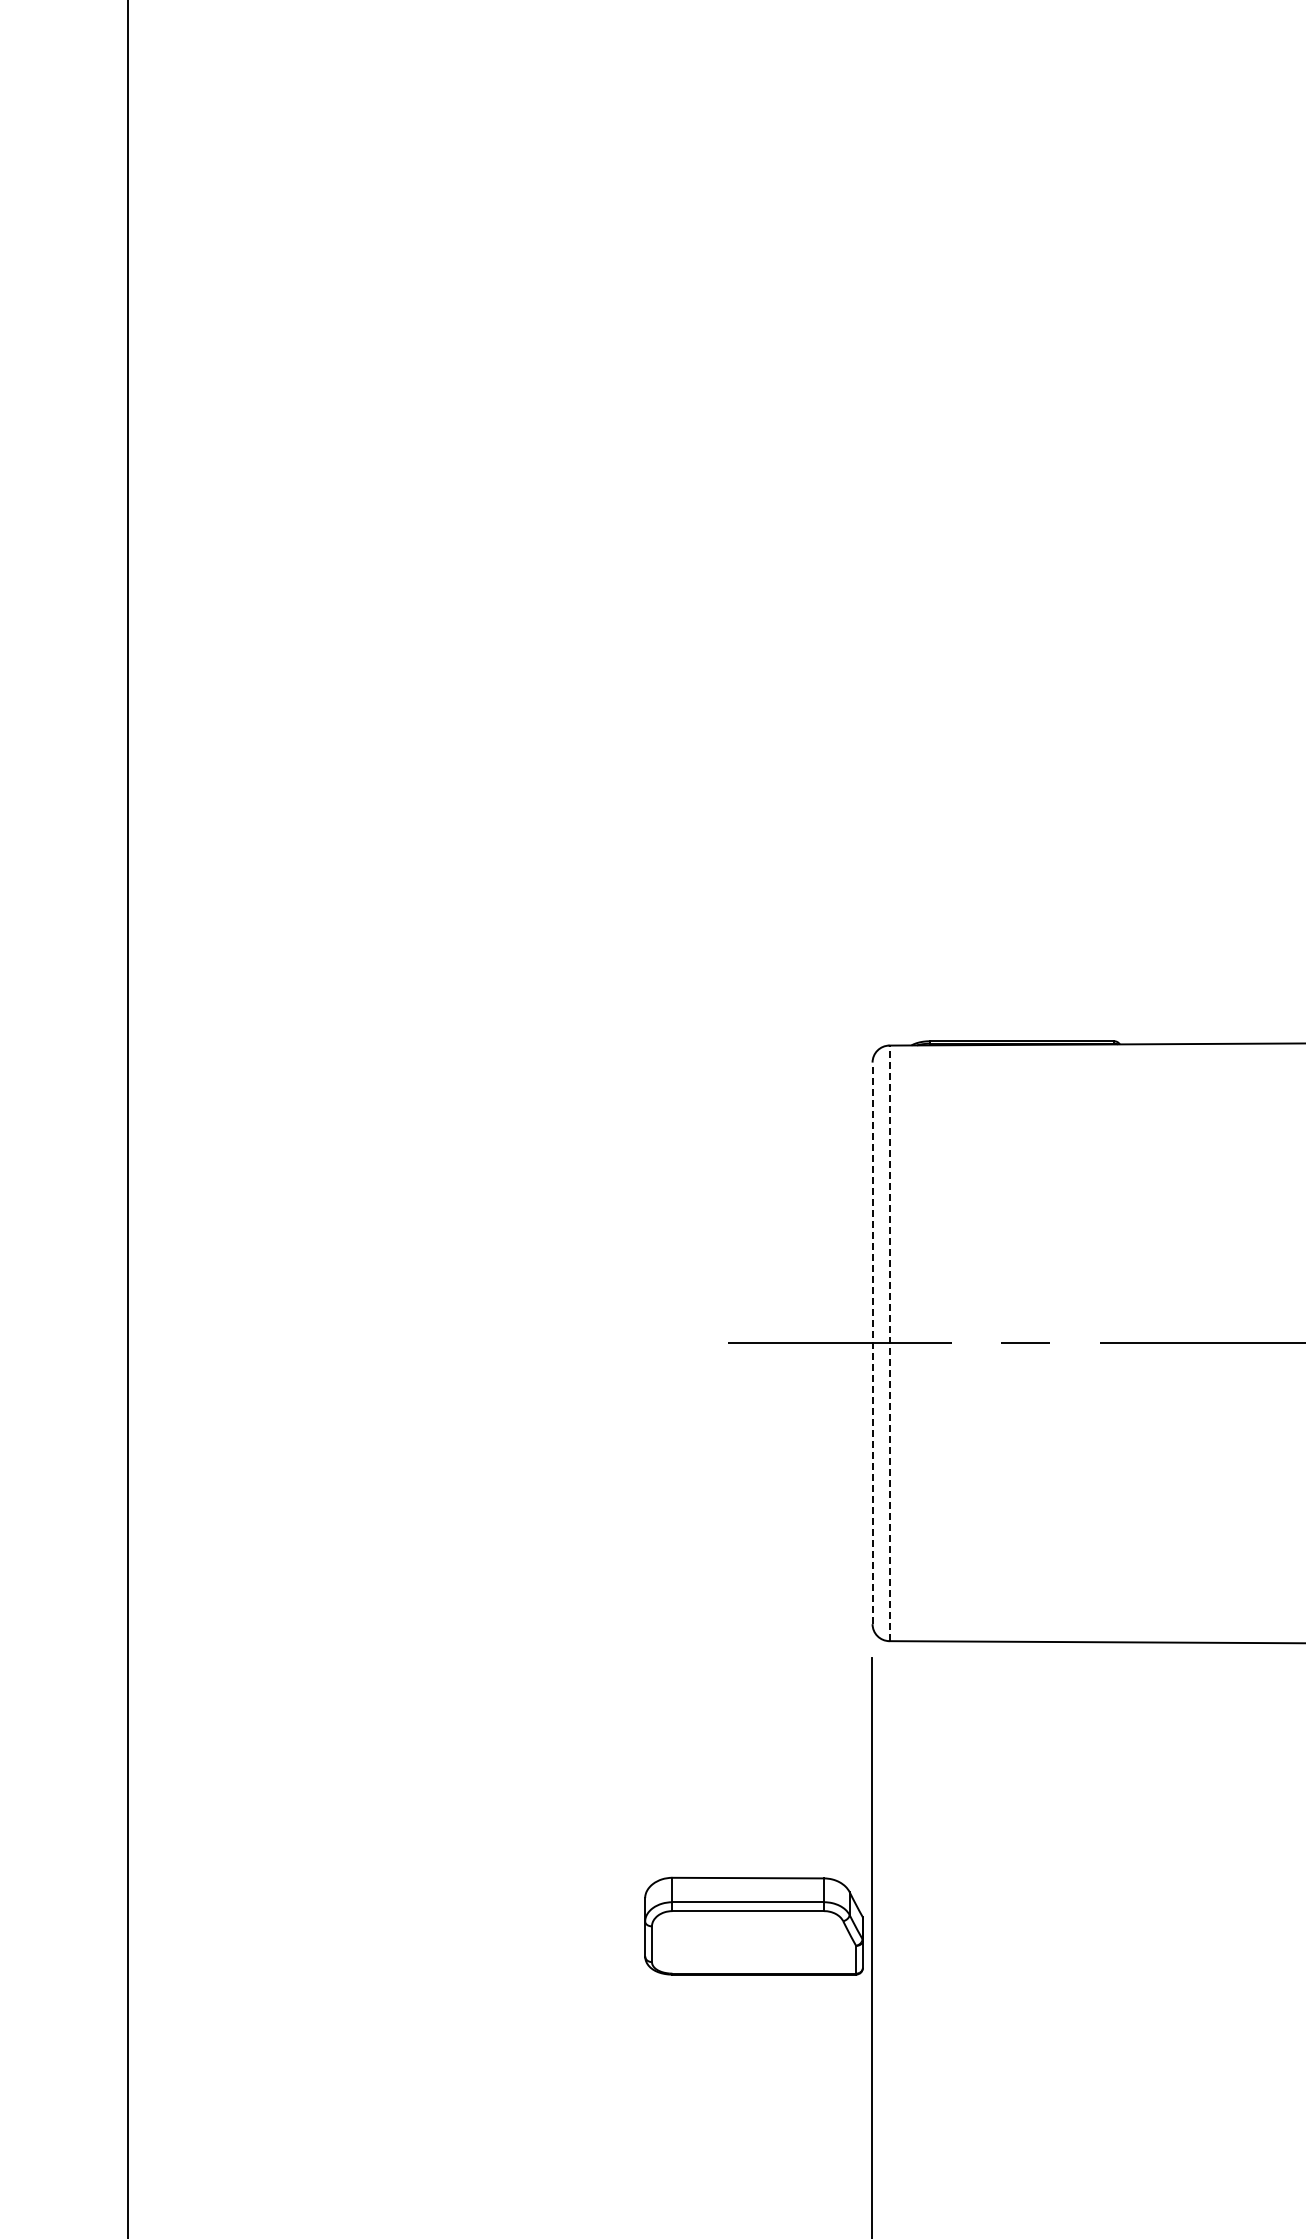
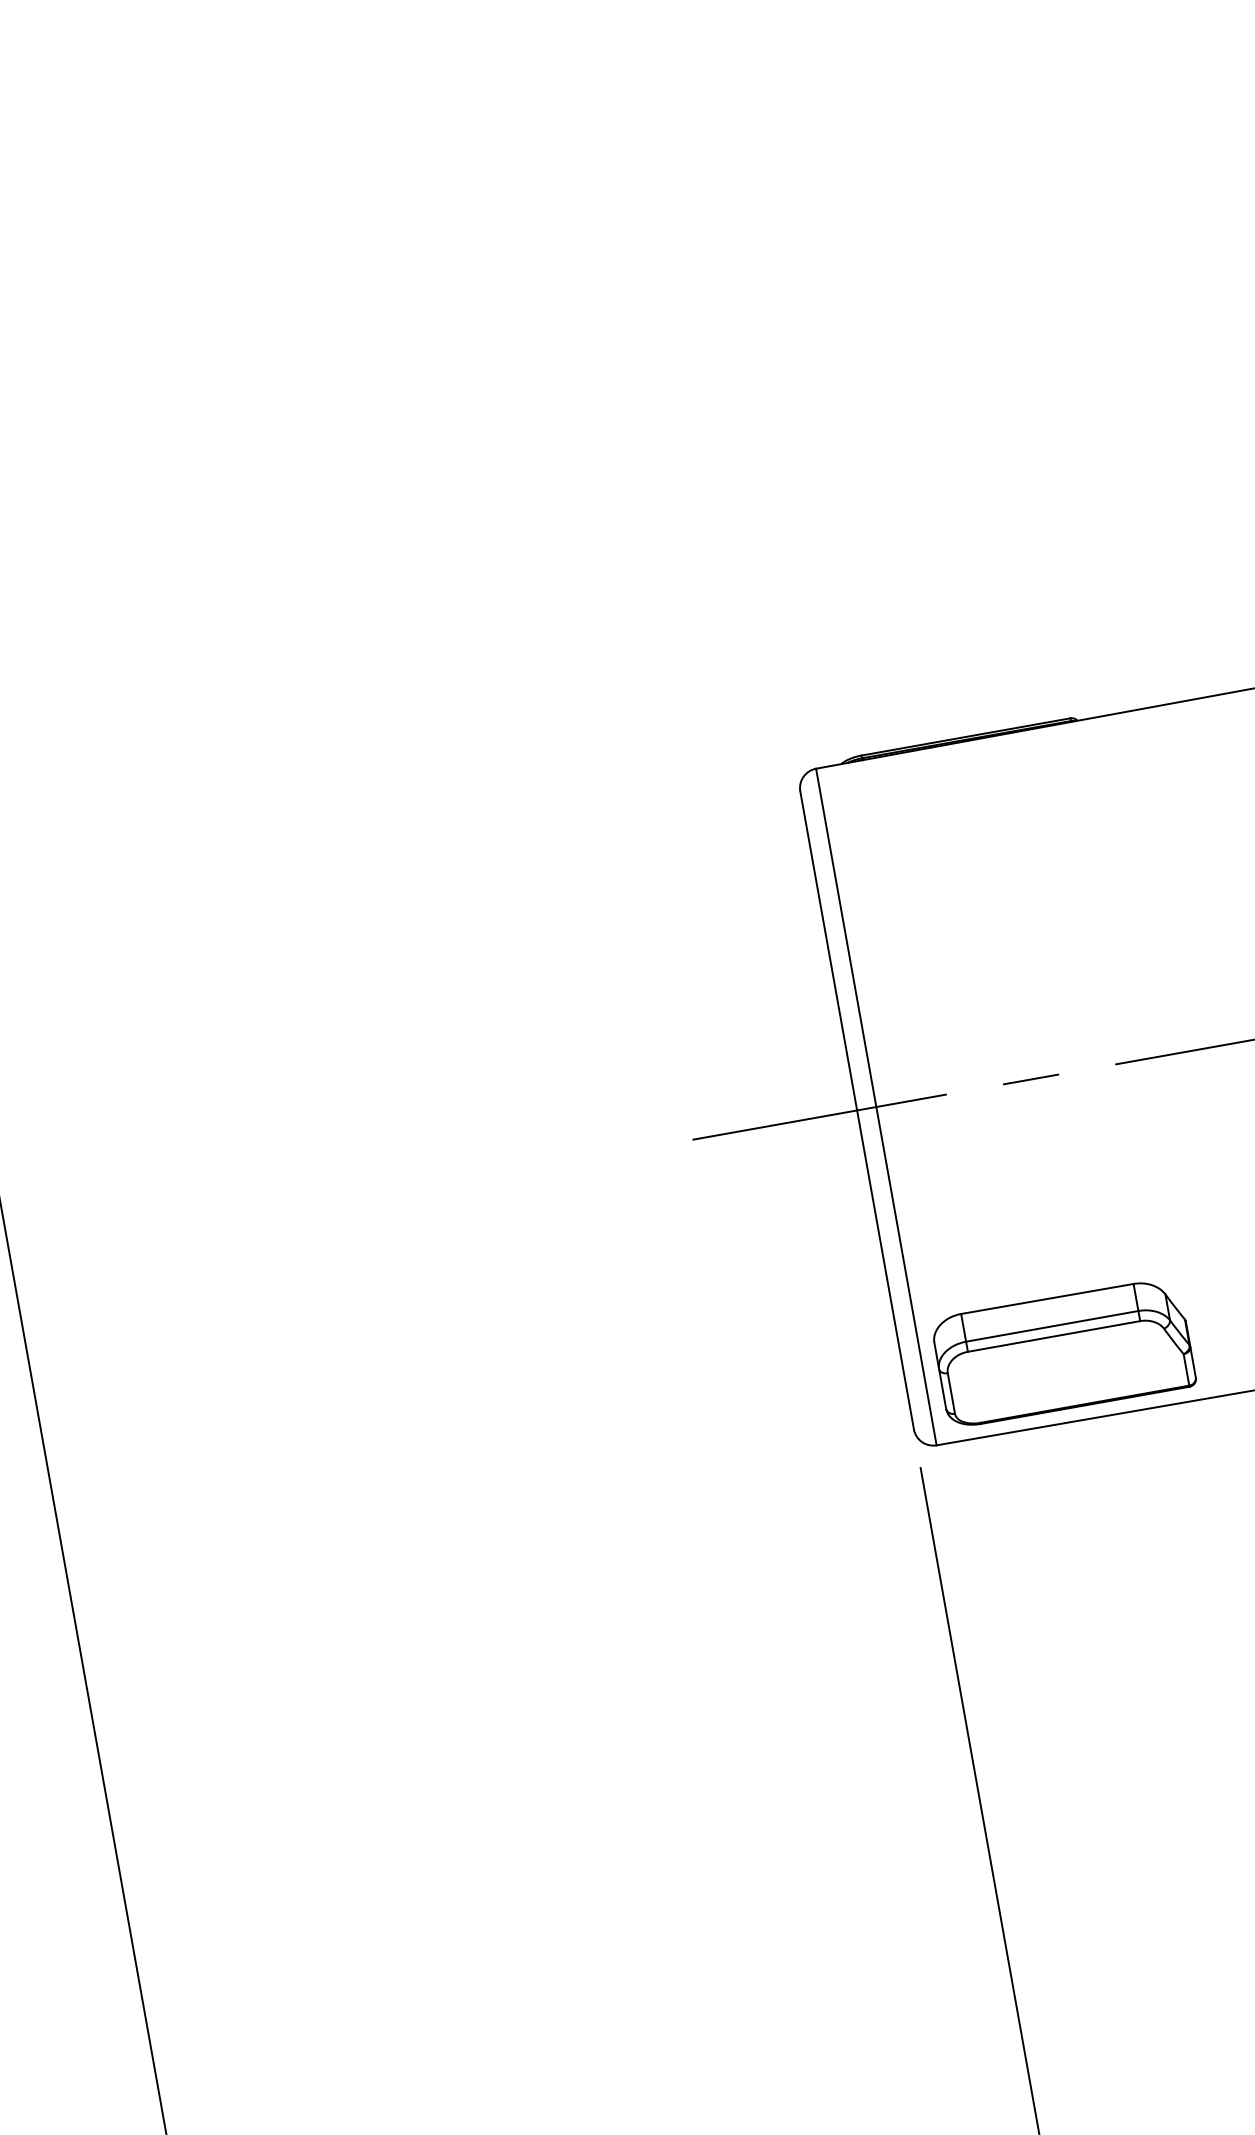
line: (872, 1343) -> (857, 1110), dashed -> solid
line: (889, 1343) -> (876, 1107), dashed -> solid
part: (753, 1925) -> (1062, 1351), moved

